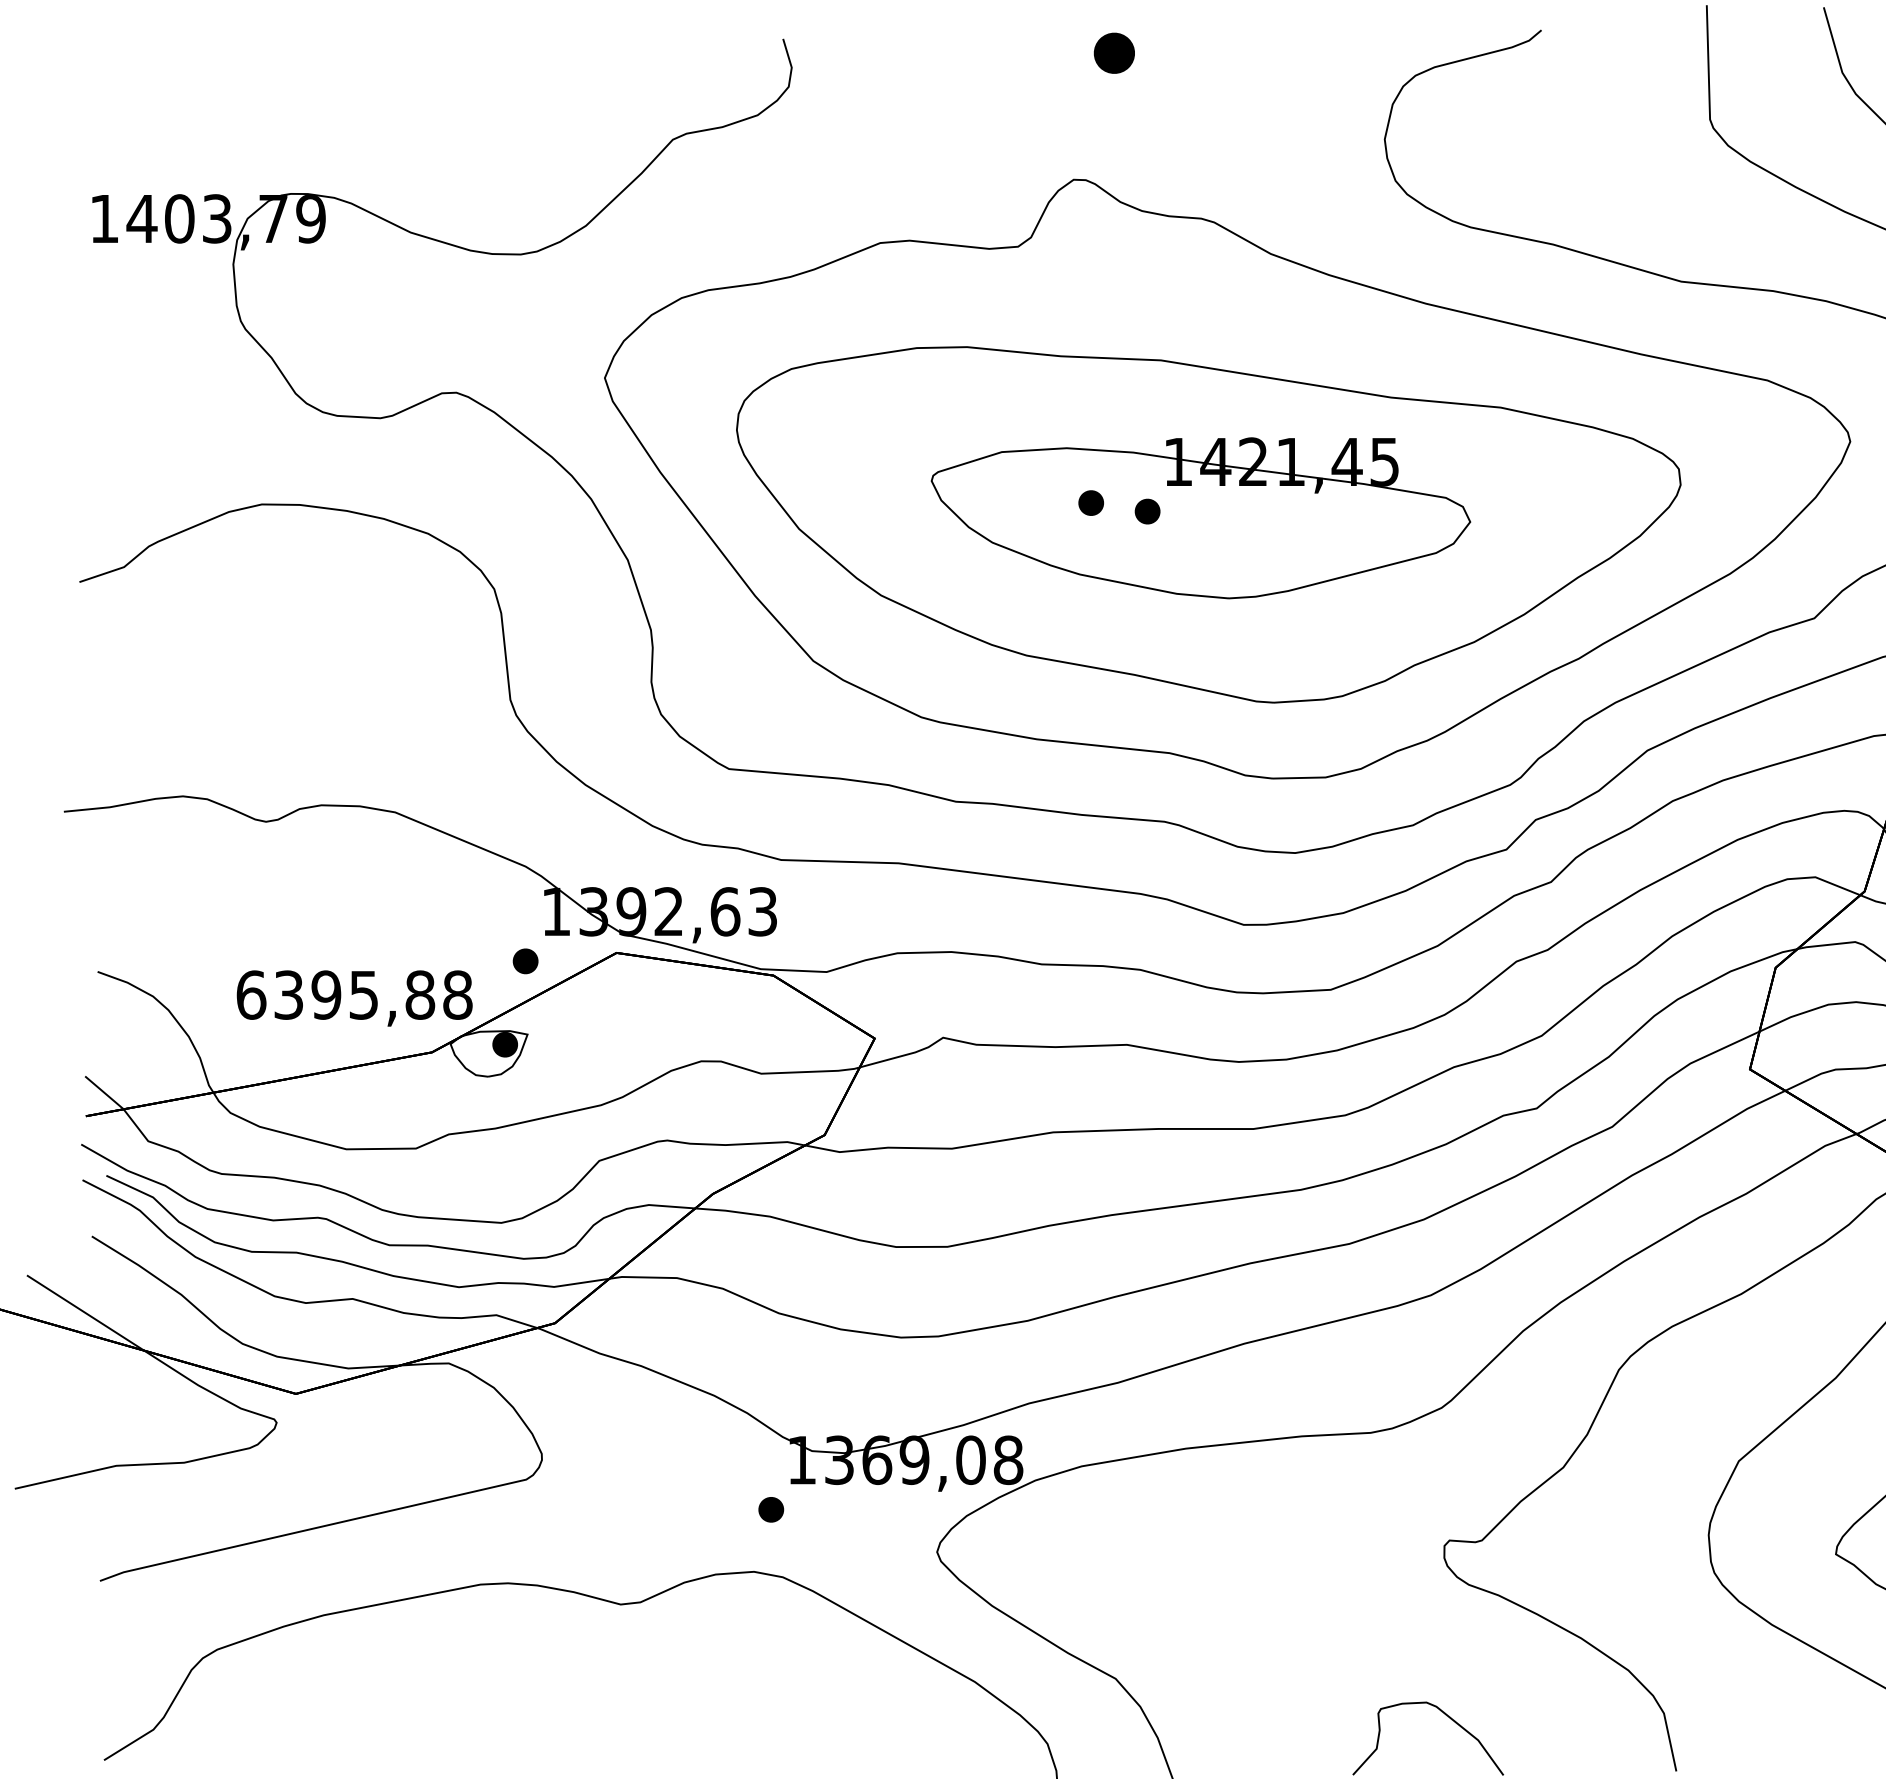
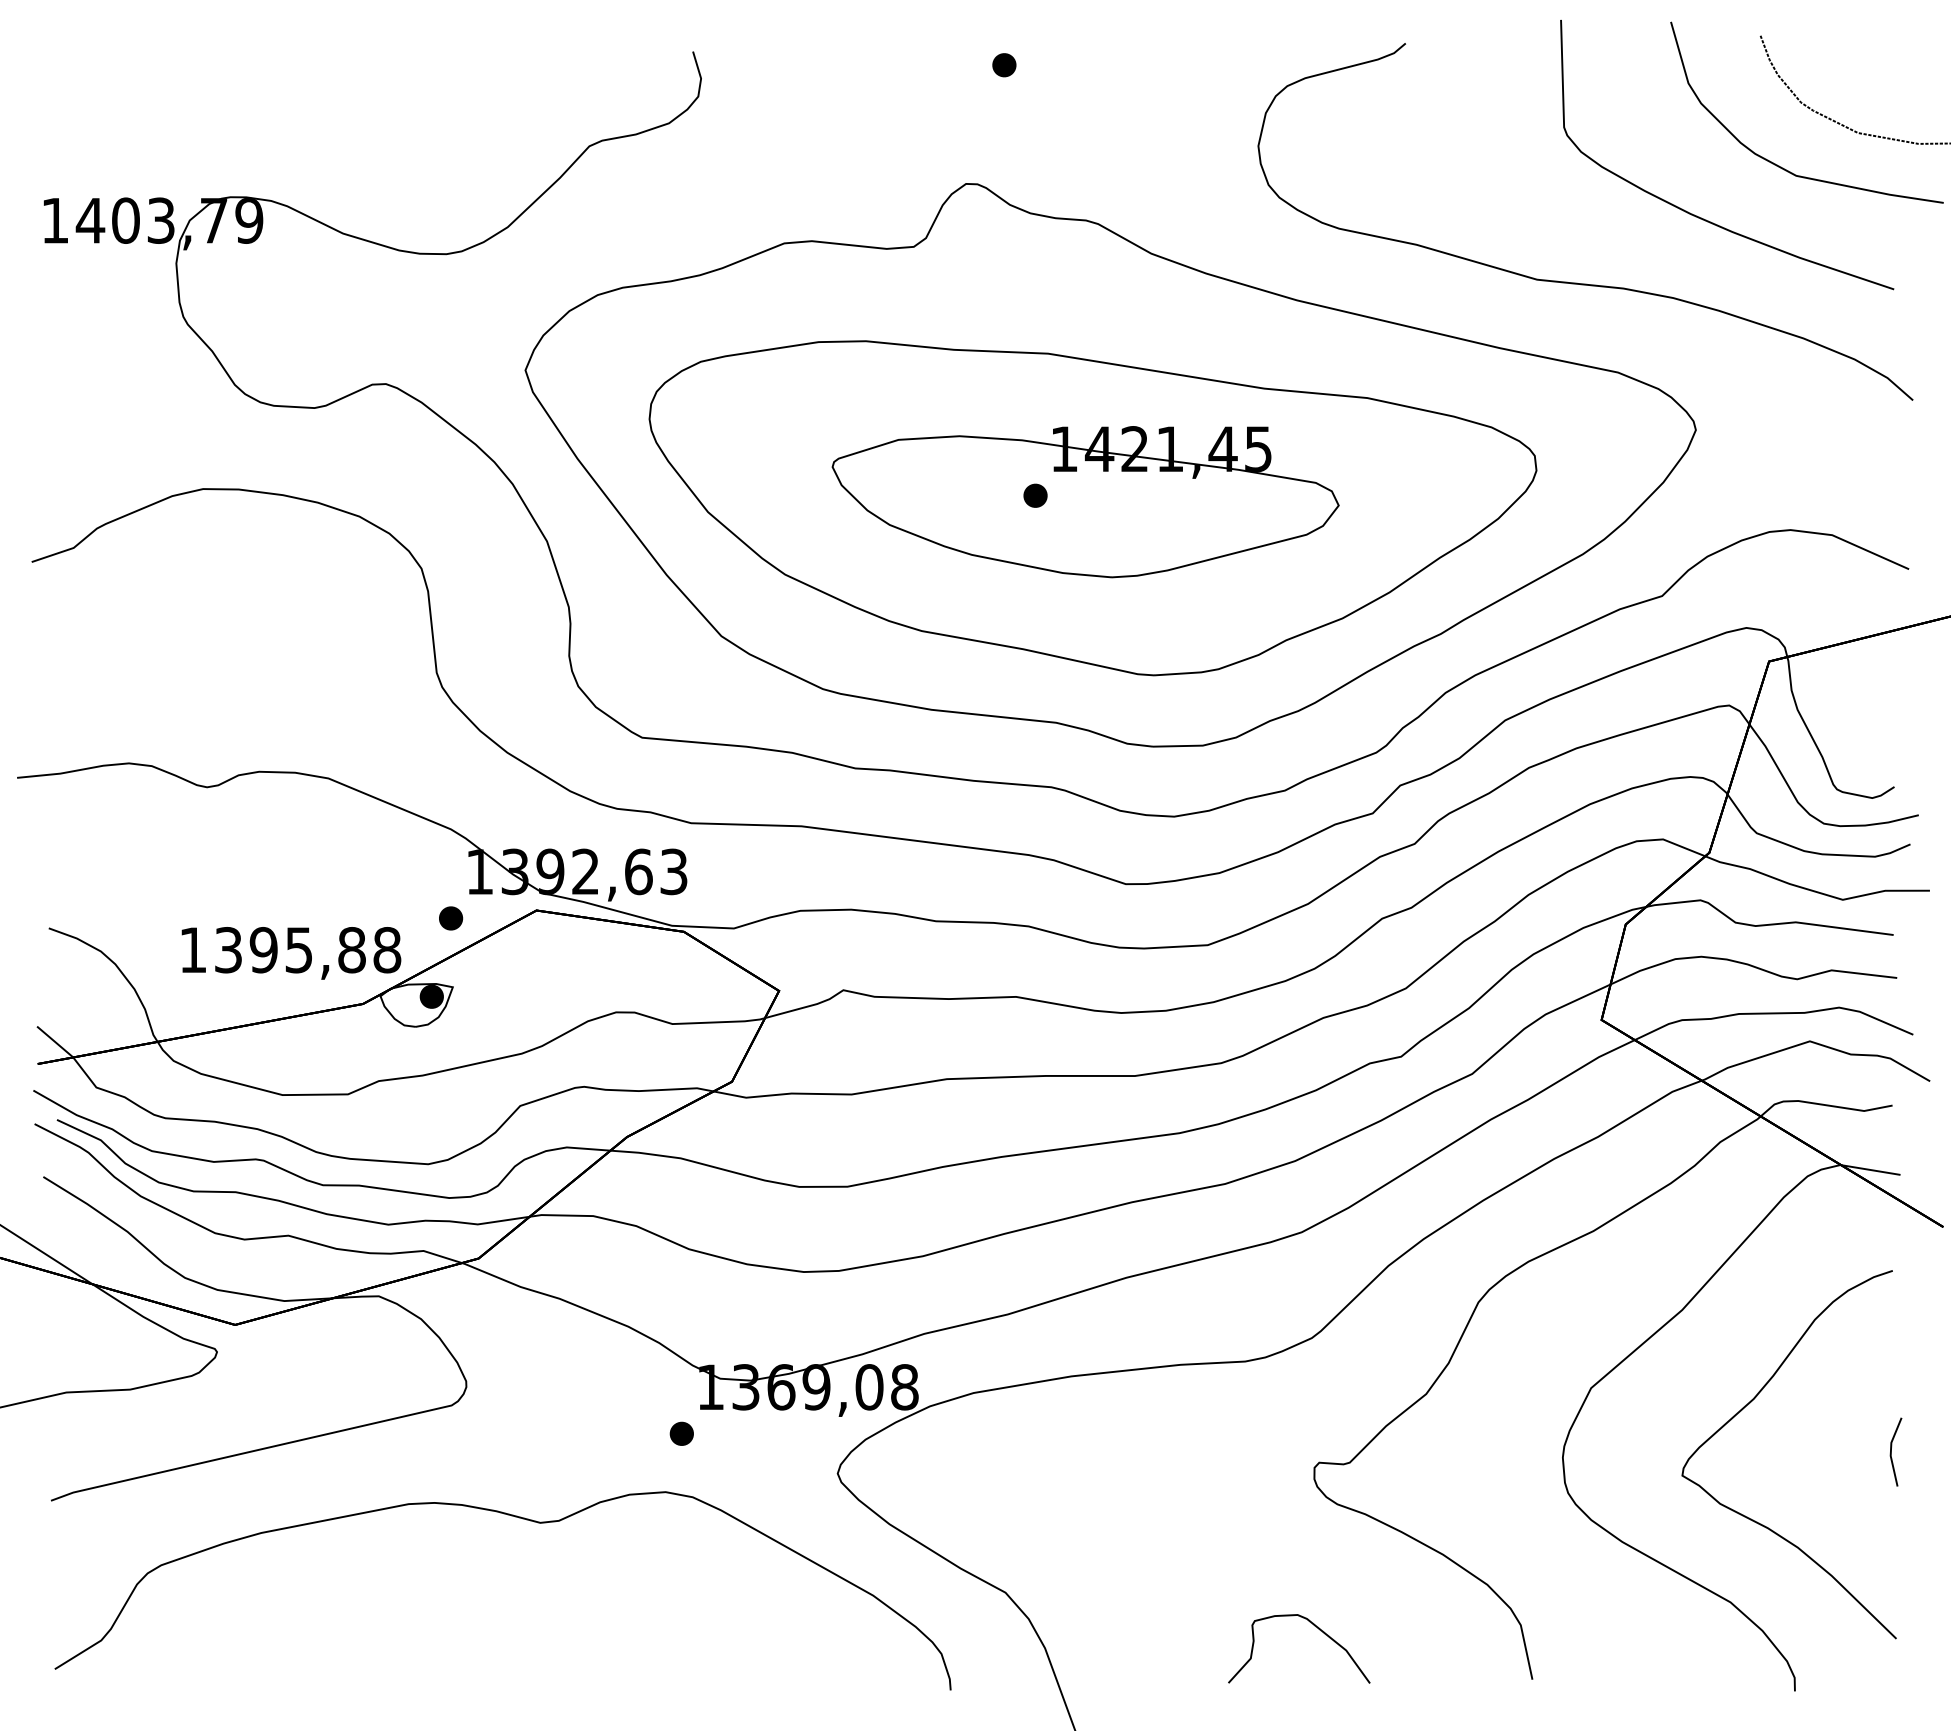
part: (1114, 53) -> (1004, 65), size x0.62
part: (1091, 502) -> (982, 487), removed
text: (251, 995) -> (193, 950), 6395,88 -> 1395,88

